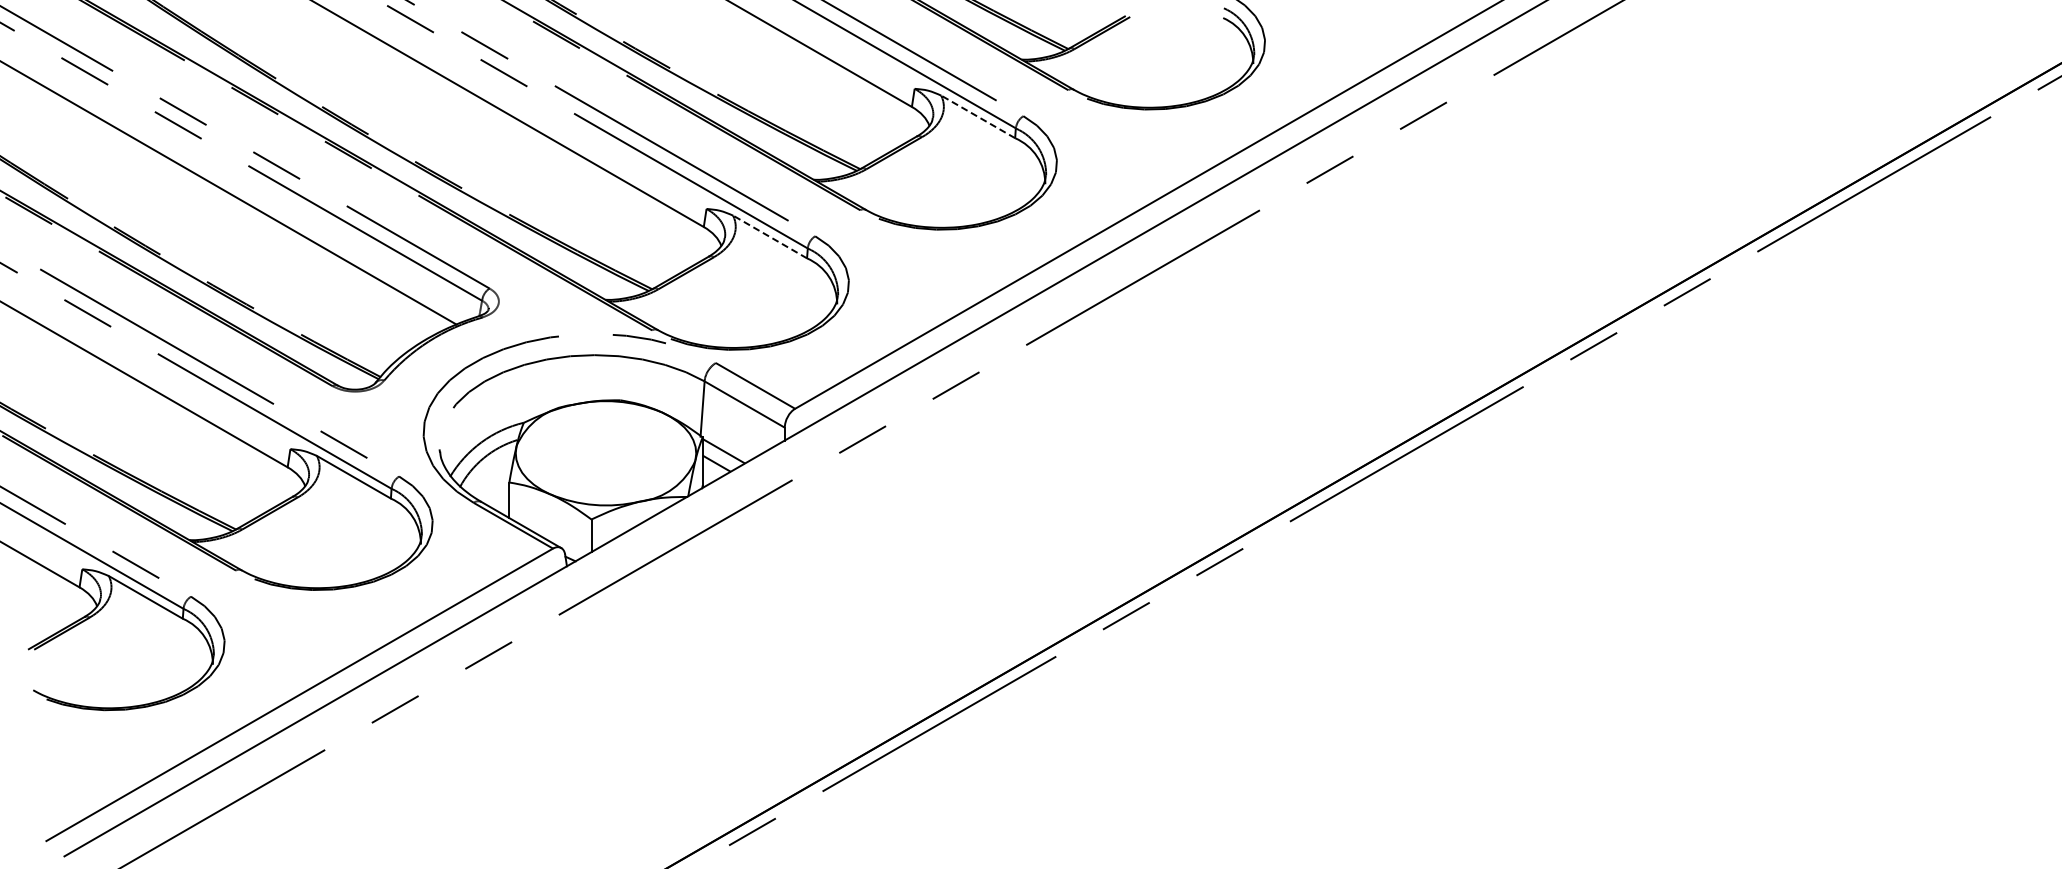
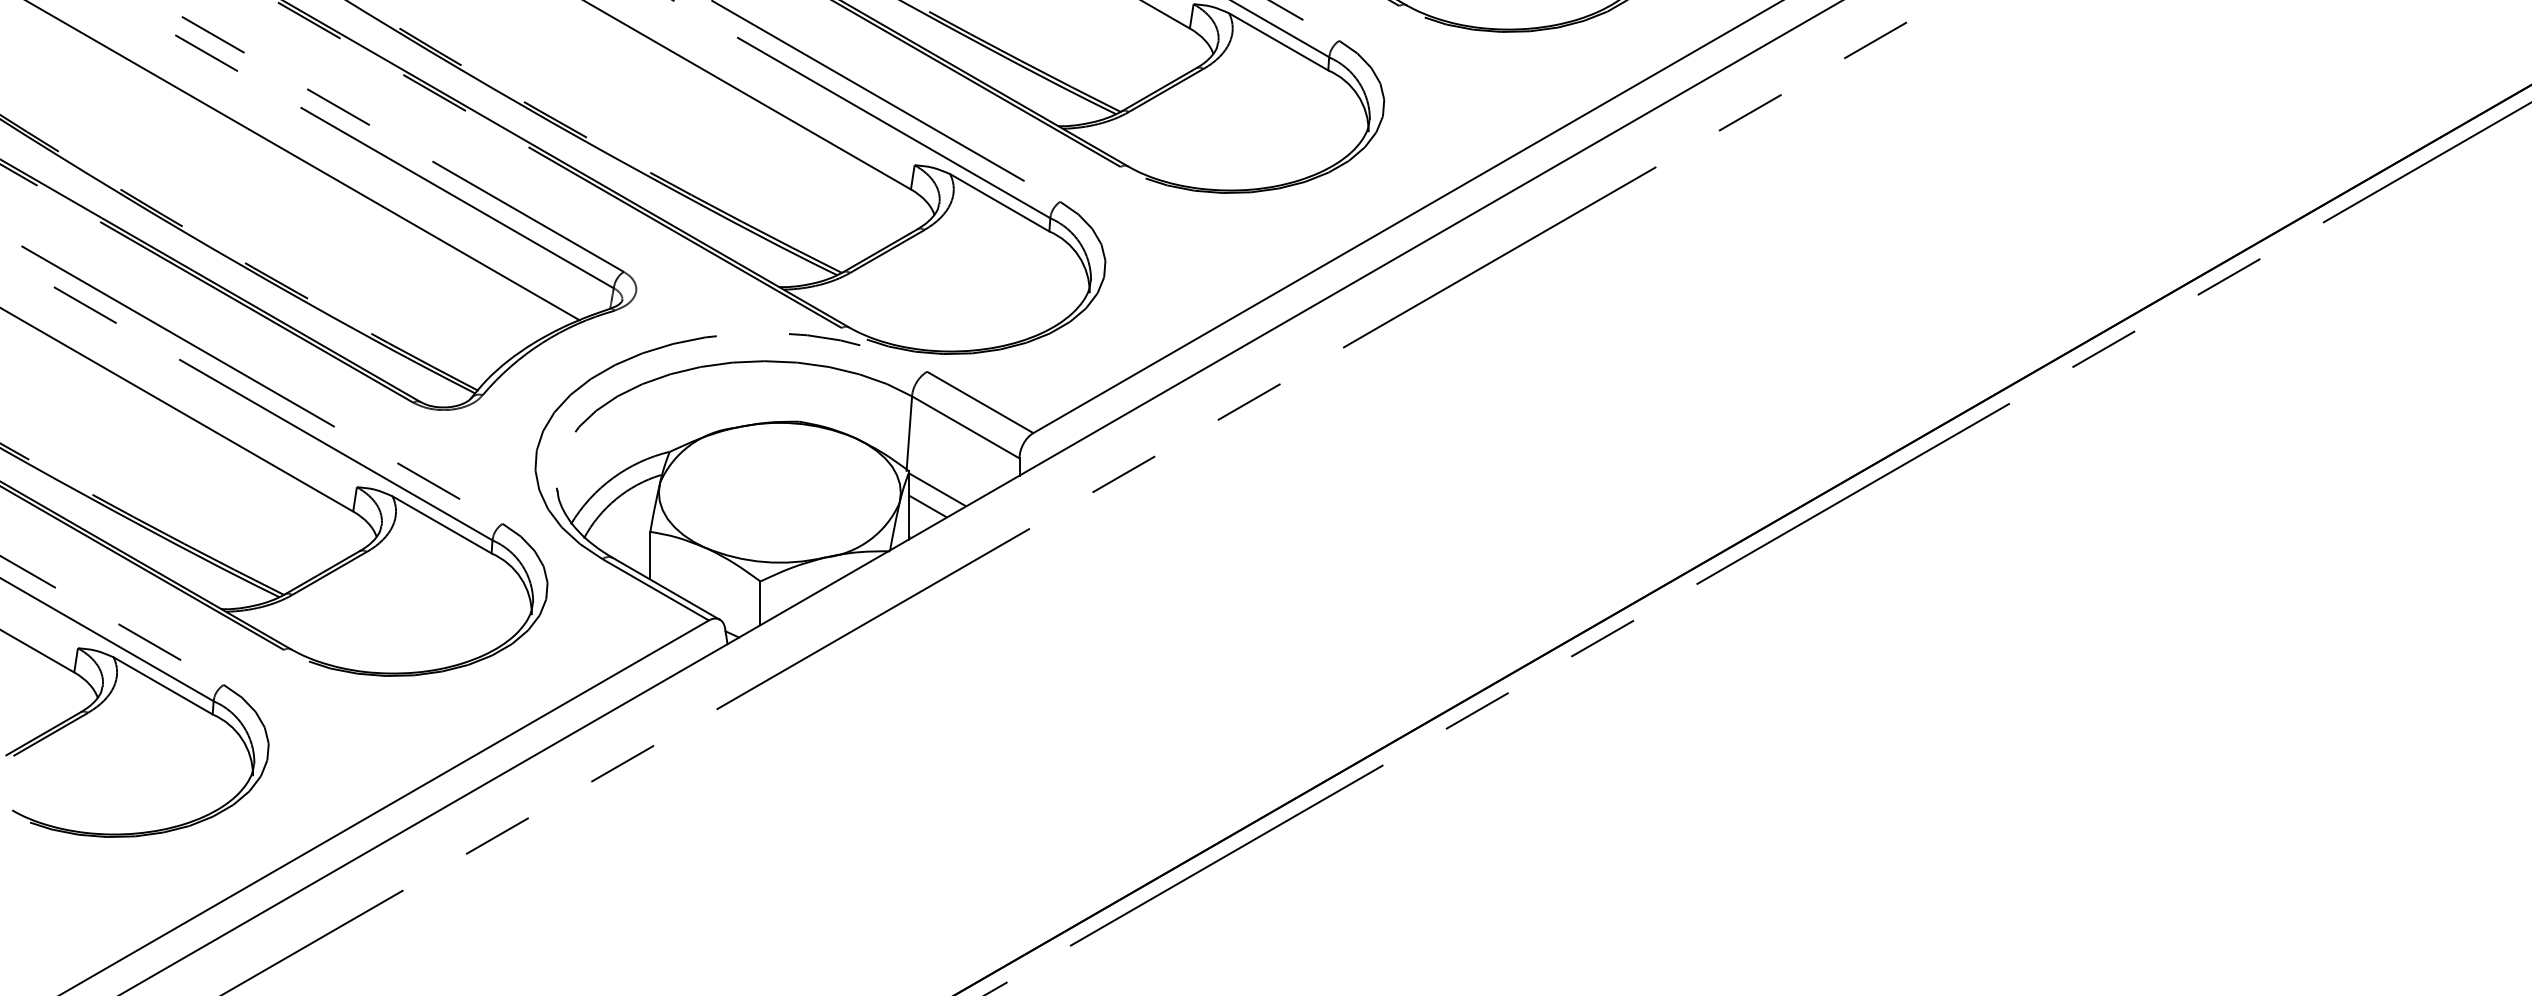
line: (978, 116) -> (1279, 41), dashed -> solid
line: (770, 237) -> (1000, 203), dashed -> solid

